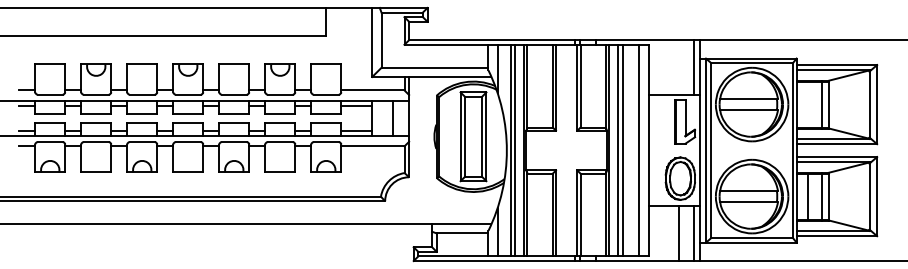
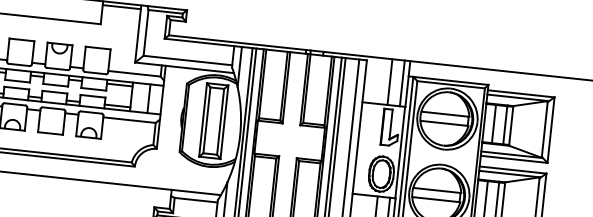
line: (349, 12) -> (122, 7), added
line: (678, 67) -> (389, 81), added
line: (808, 104) -> (494, 124), added

